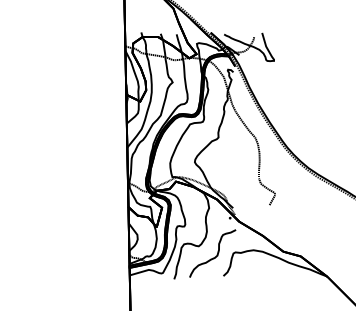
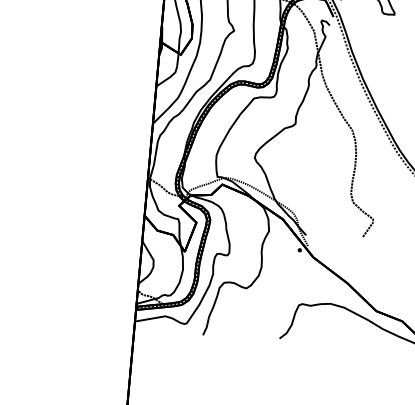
curve: (216, 254) -> (272, 304), removed

